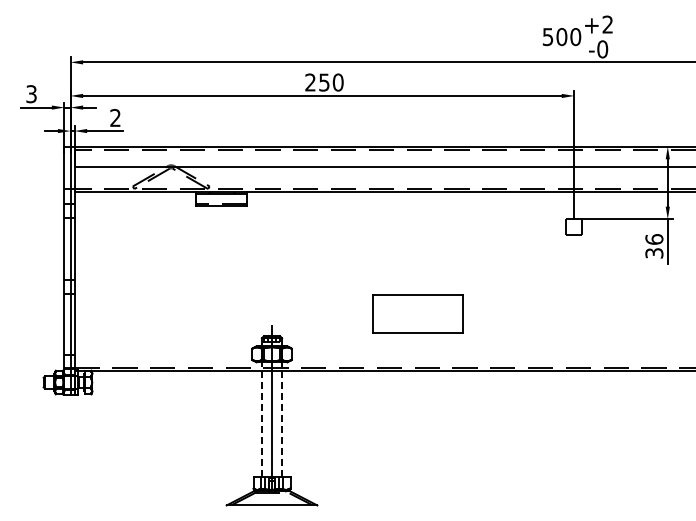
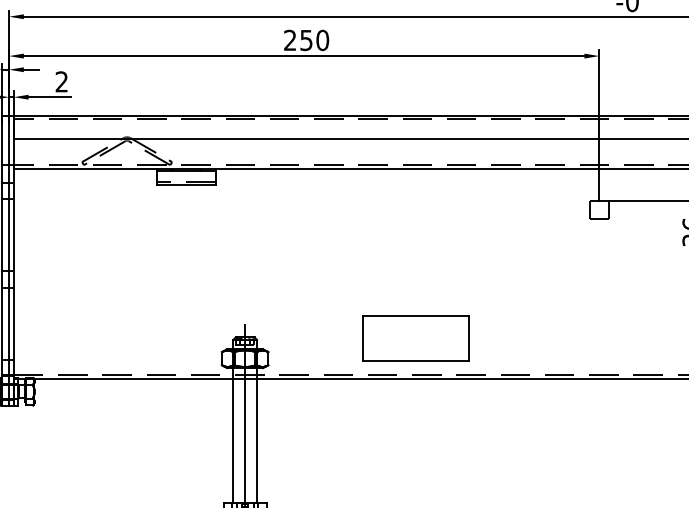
part: (417, 313) -> (415, 337), moved
line: (261, 419) -> (232, 435), dashed -> solid
line: (282, 419) -> (257, 435), dashed -> solid

